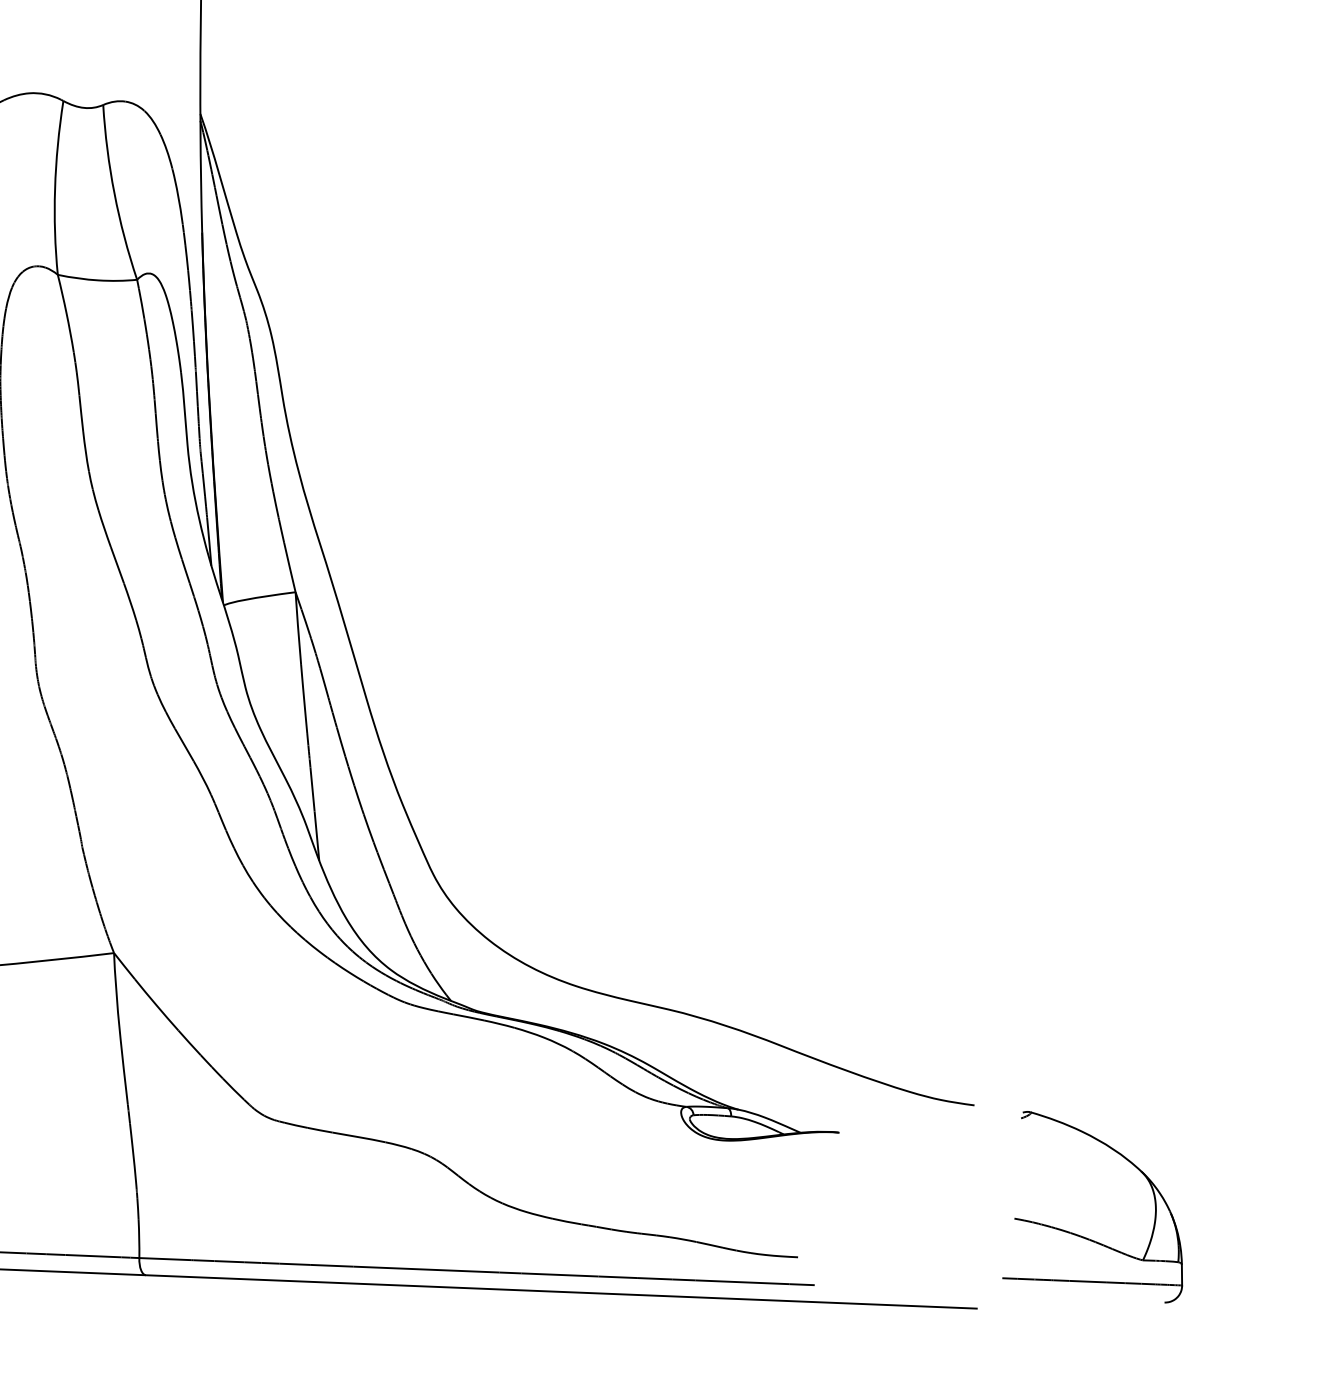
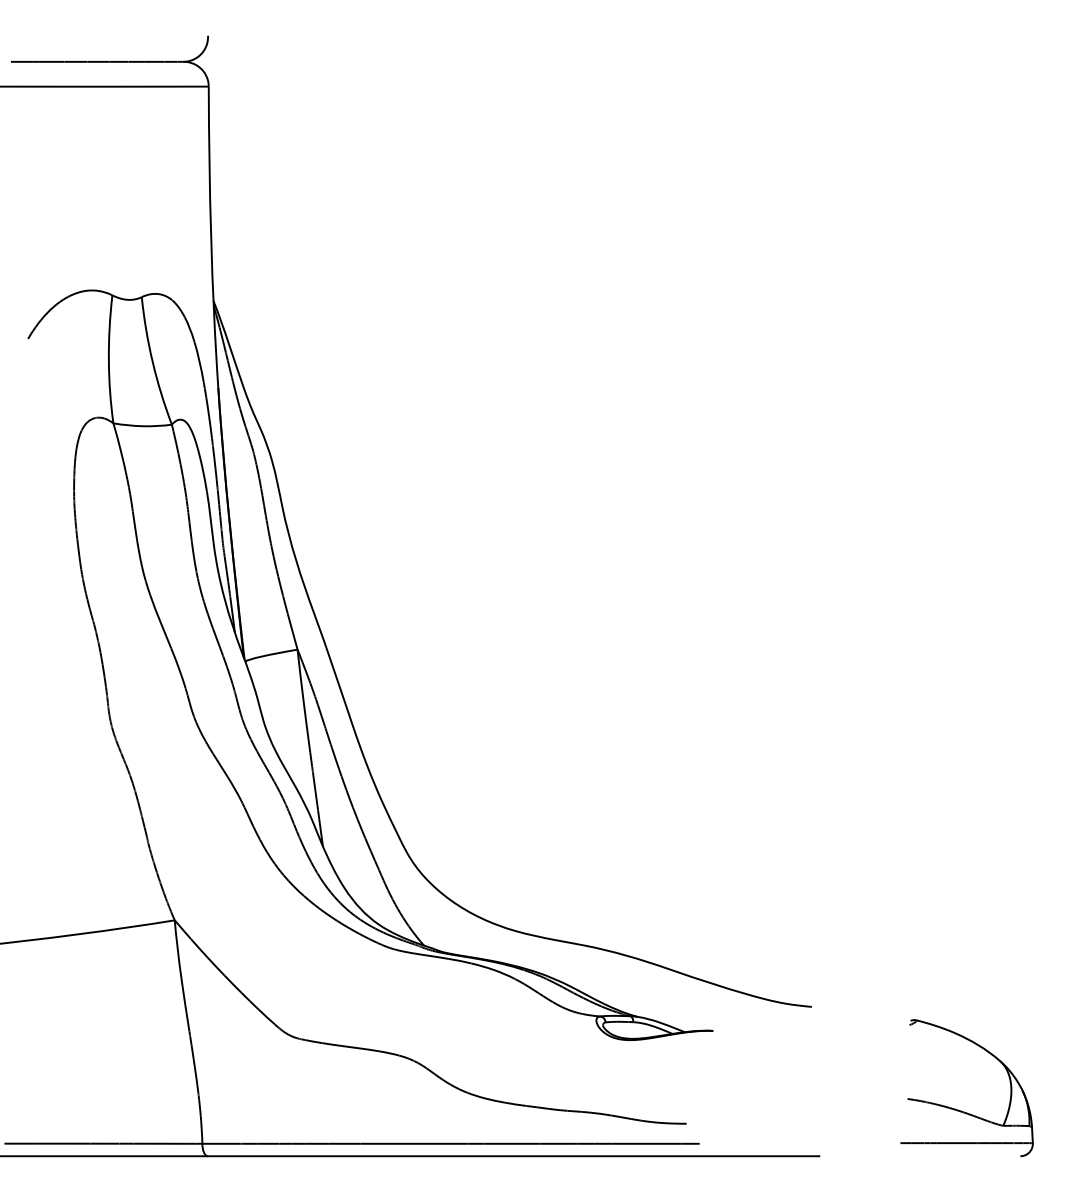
part: (1083, 1235) -> (958, 1109), moved

